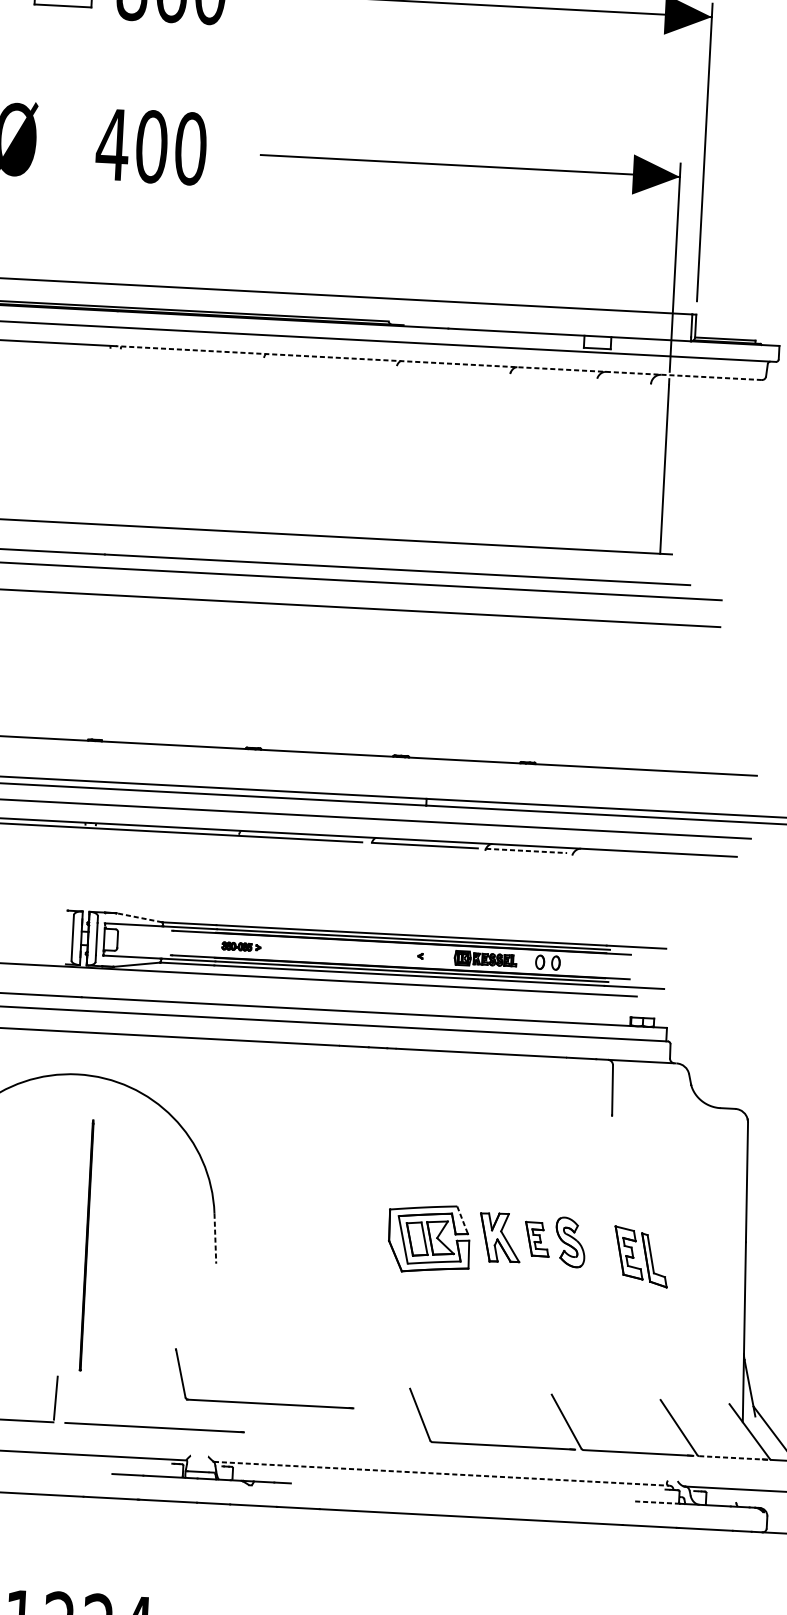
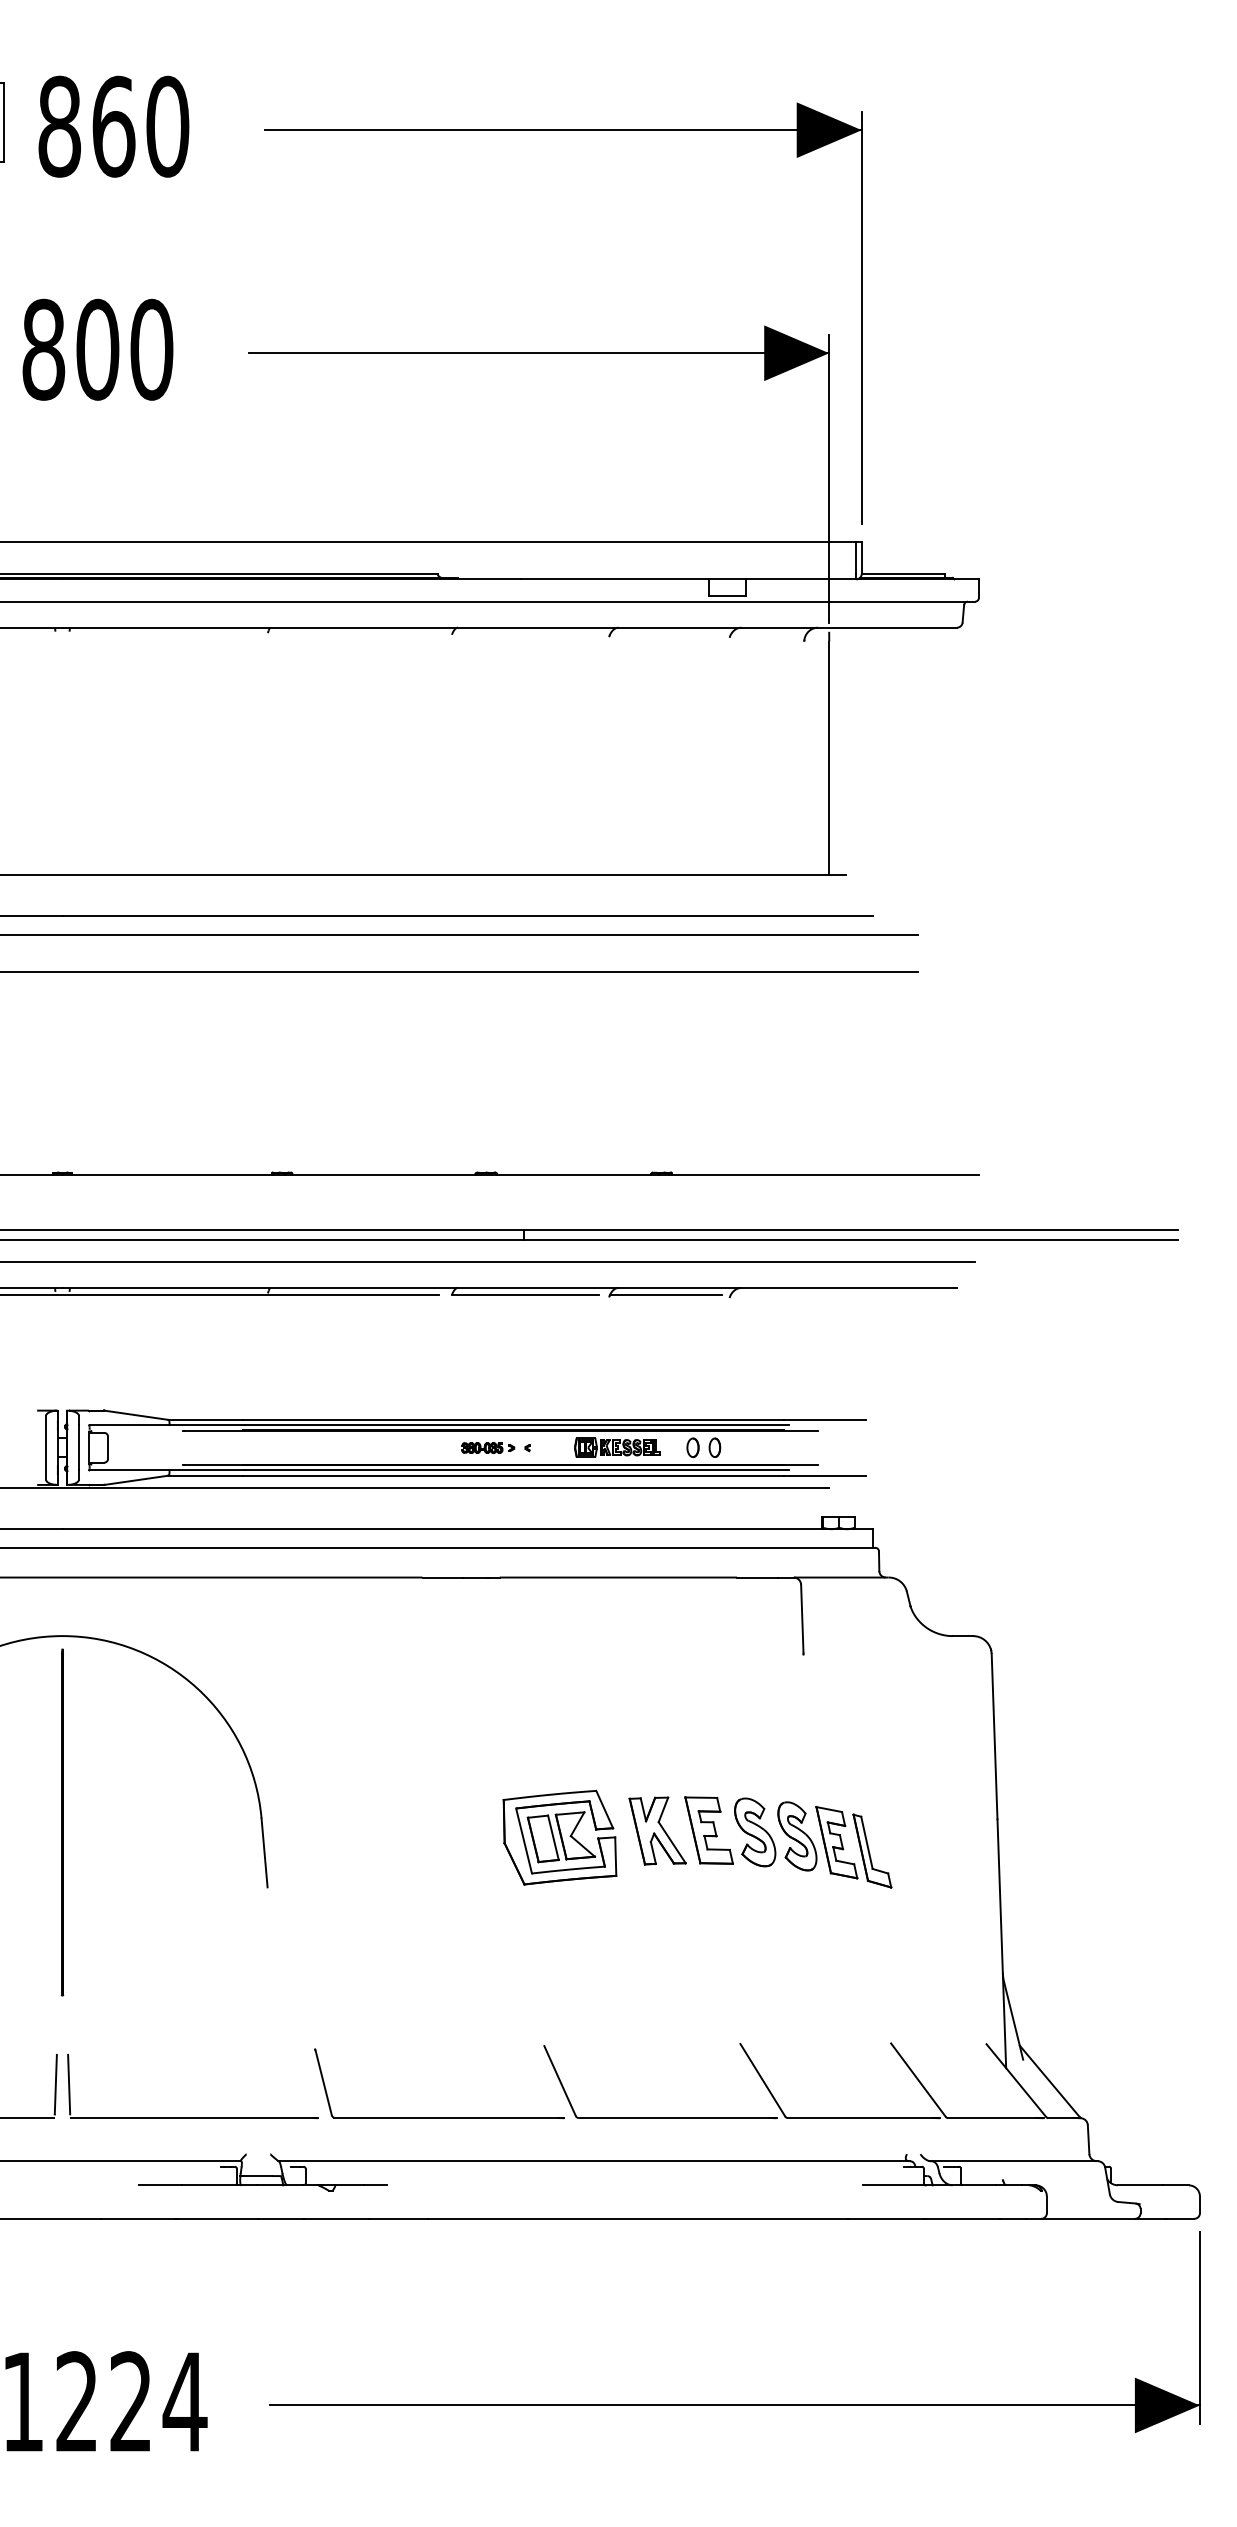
text: (112, 144) -> (43, 349), 400 -> 800
line: (438, 362) -> (509, 627), dashed -> solid
line: (526, 851) -> (666, 1295), dashed -> solid
line: (138, 917) -> (135, 1415), dashed -> solid
part: (241, 946) -> (488, 1447), moved
line: (462, 1220) -> (604, 1810), dashed -> solid
line: (215, 1238) -> (264, 1852), dashed -> solid
part: (536, 1239) -> (708, 1830), size x1.43
line: (86, 1245) -> (62, 1822), moved
part: (600, 1247) -> (797, 1836), added
line: (65, 1398) -> (69, 2084), added
part: (263, 1403) -> (439, 2117), moved
line: (733, 1458) -> (996, 2118), dashed -> solid
line: (441, 1474) -> (594, 2161), dashed -> solid
line: (657, 1502) -> (894, 2185), dashed -> solid

